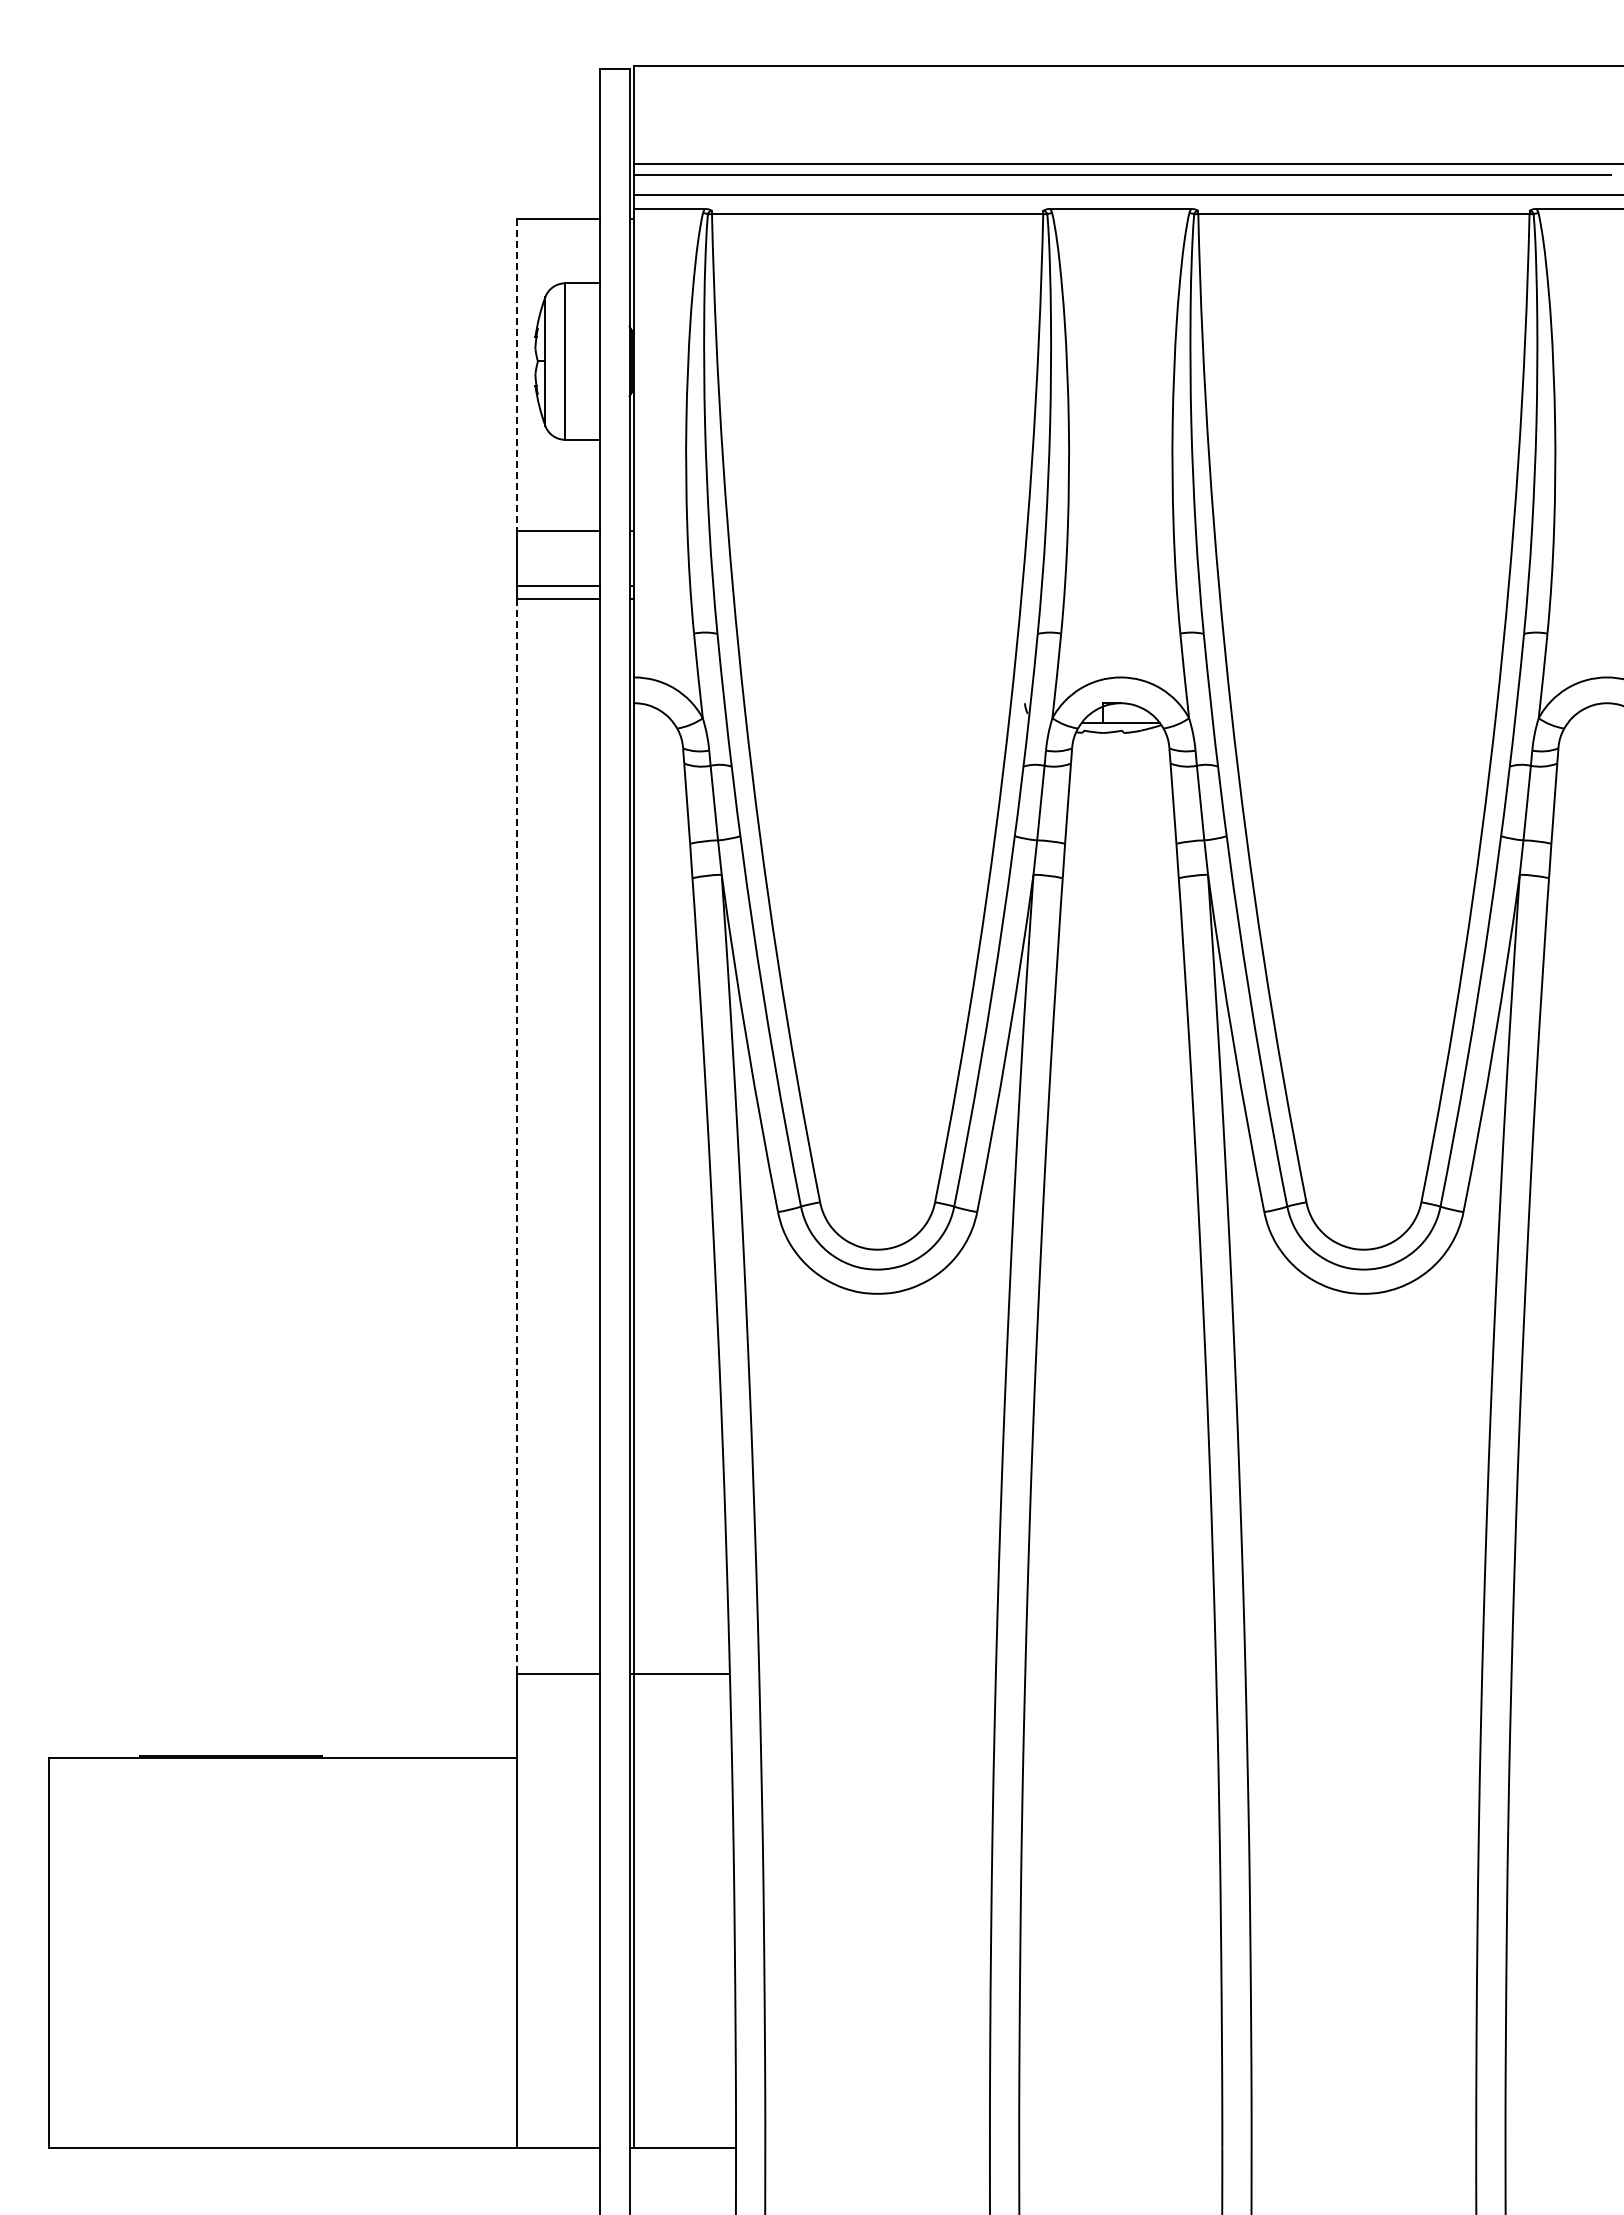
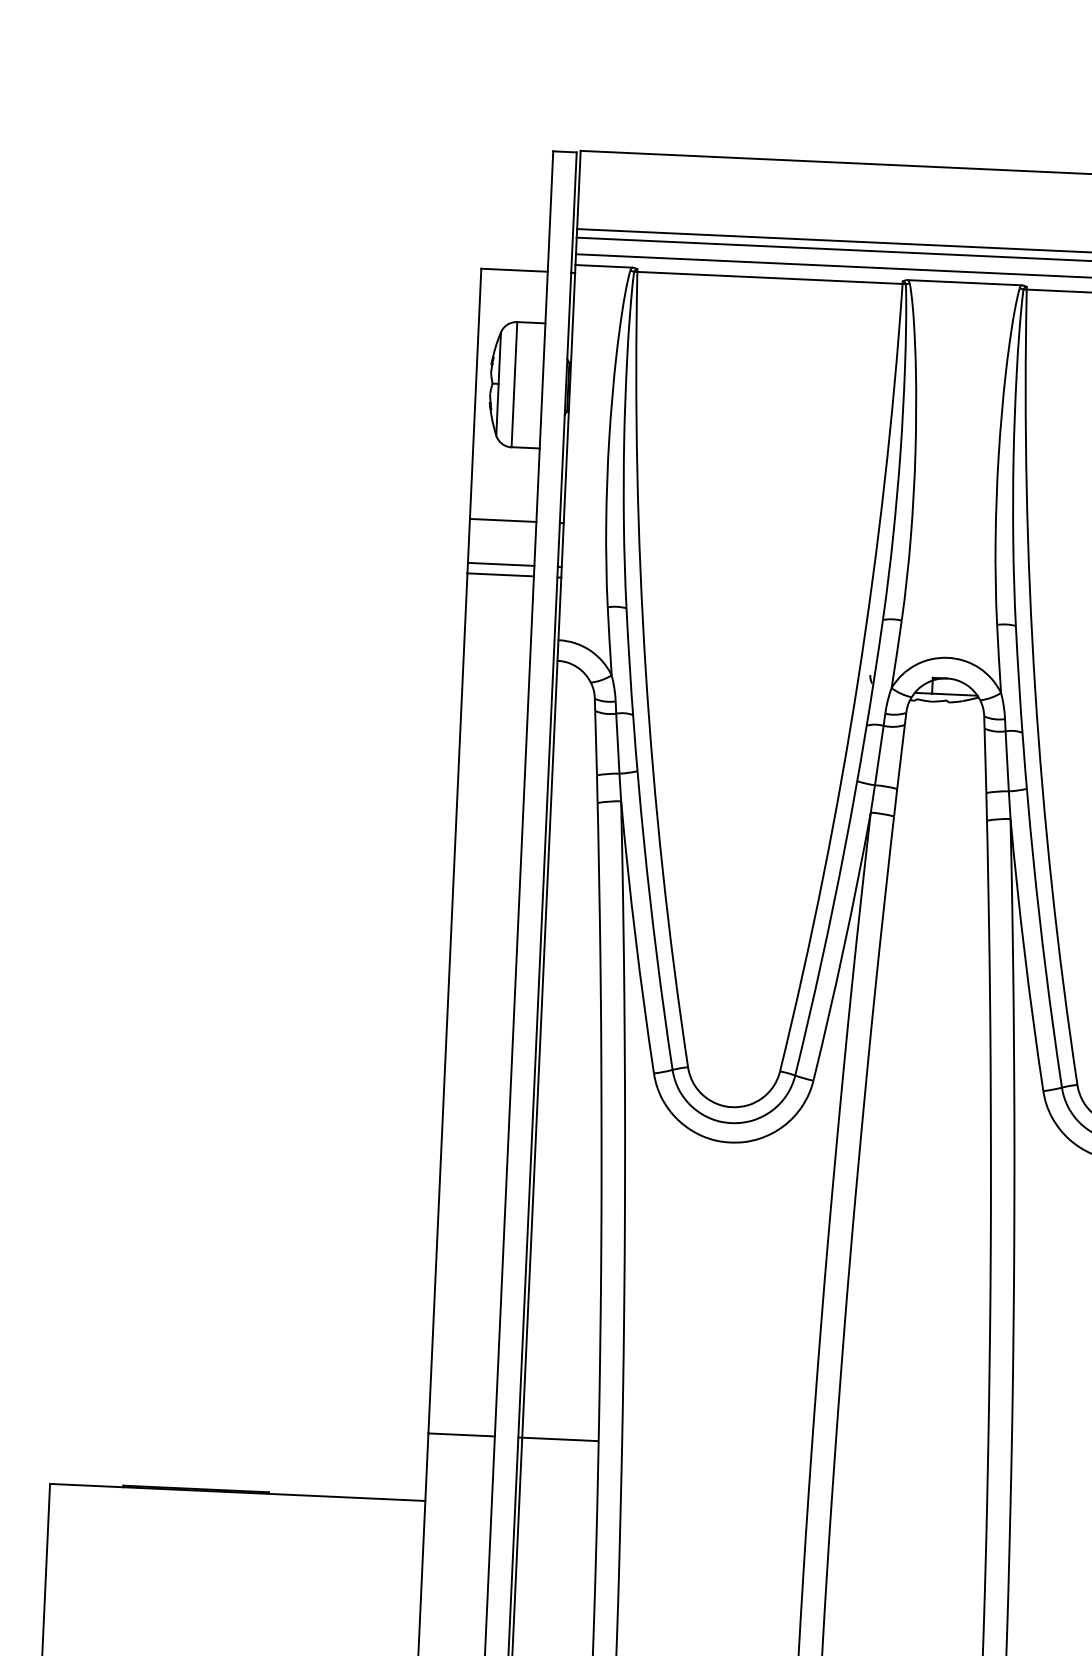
line: (517, 375) -> (475, 394), dashed -> solid
line: (517, 1136) -> (448, 1003), dashed -> solid

